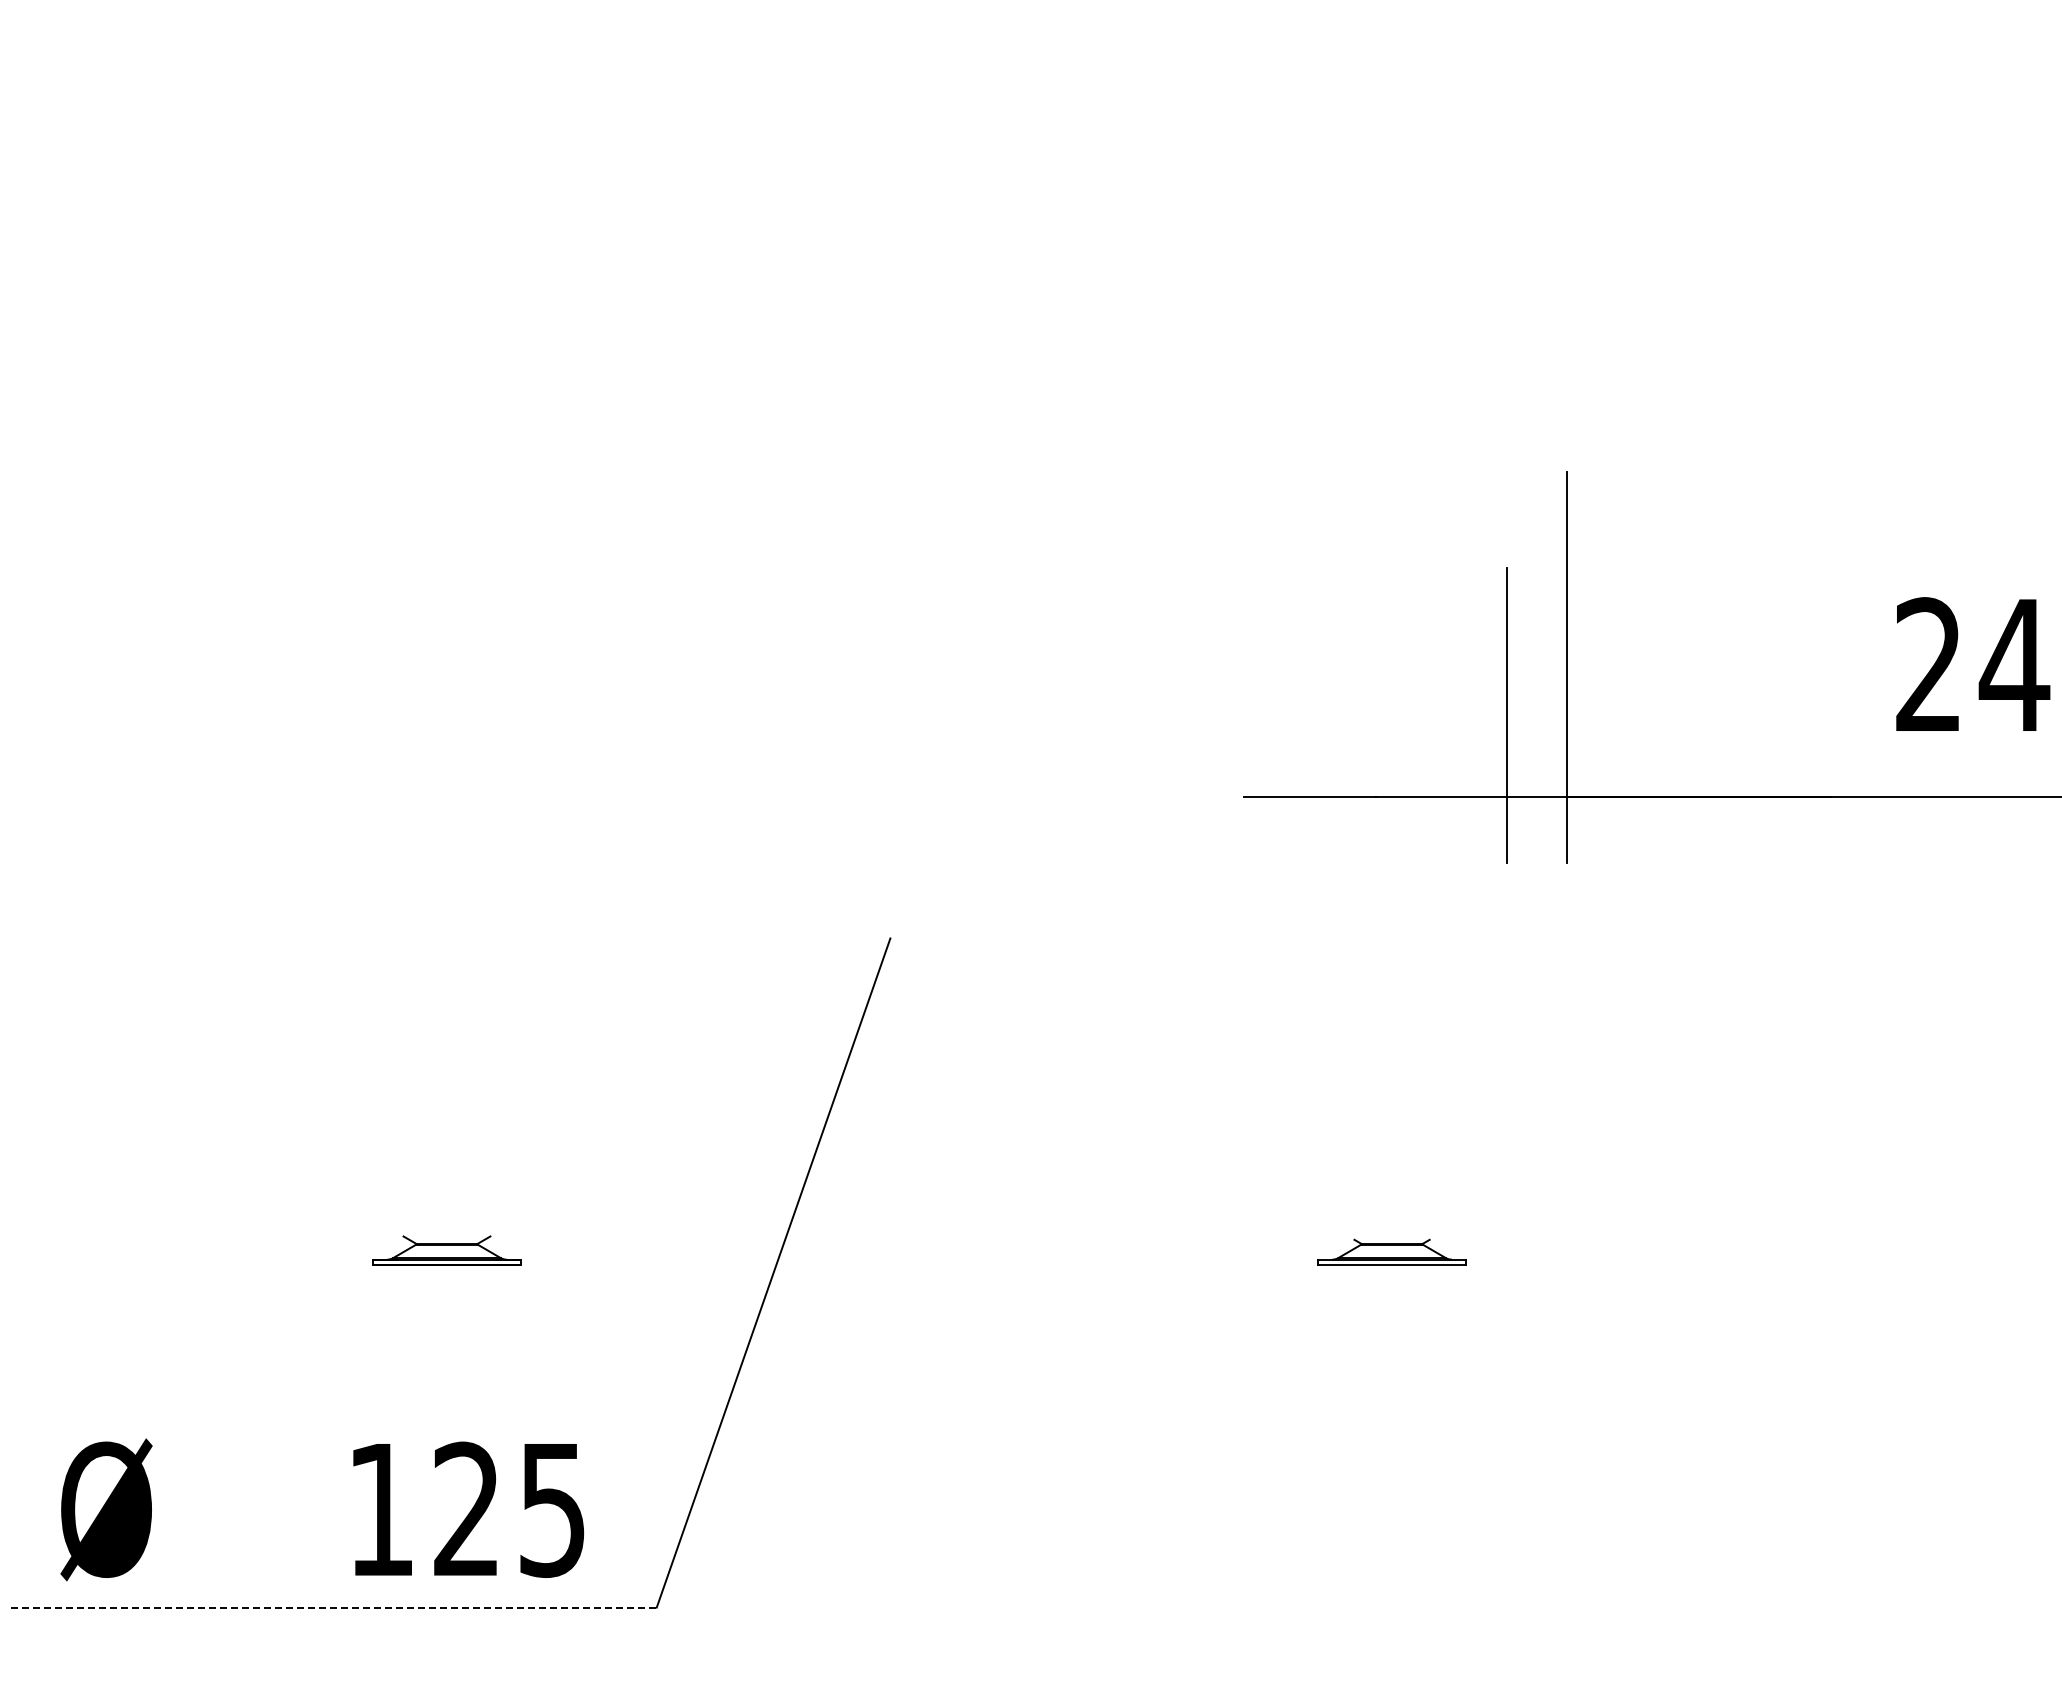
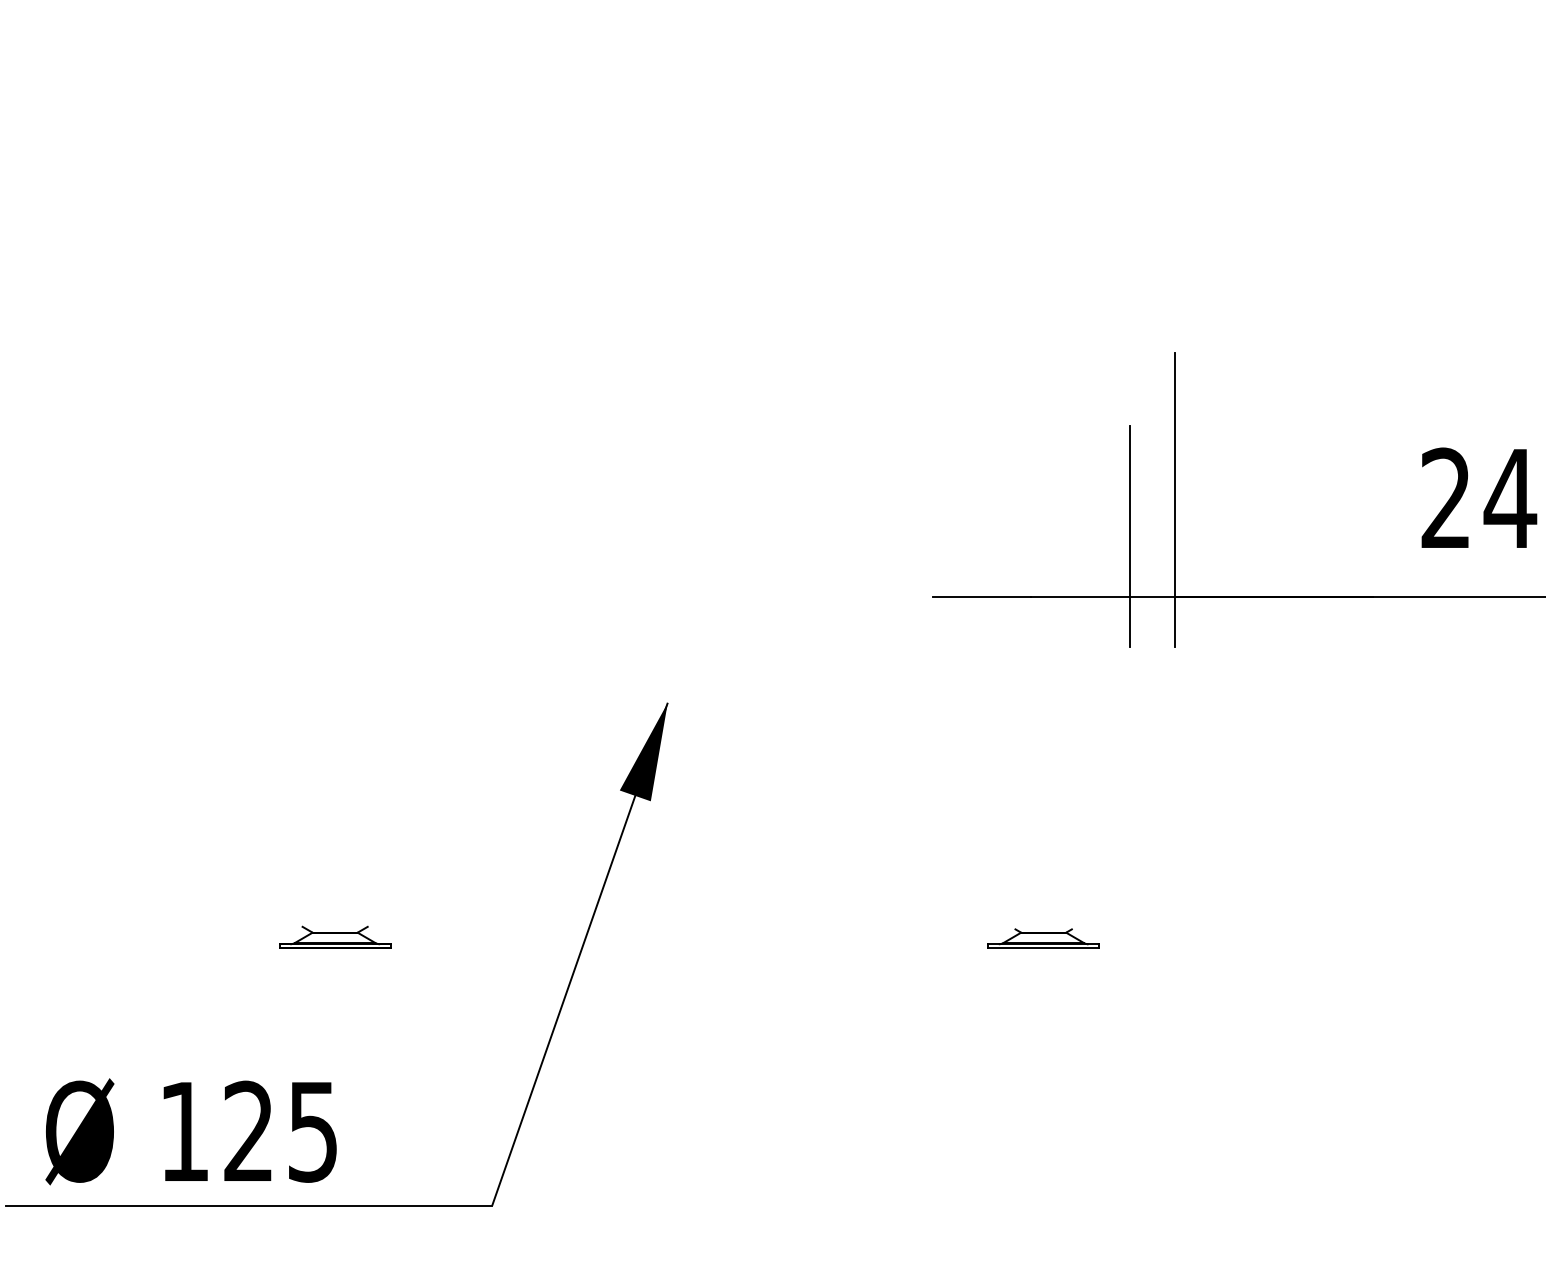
fill: (858, 1003) -> (643, 752), added
text: (468, 1509) -> (250, 1131), moved
line: (331, 1608) -> (248, 1205), dashed -> solid

